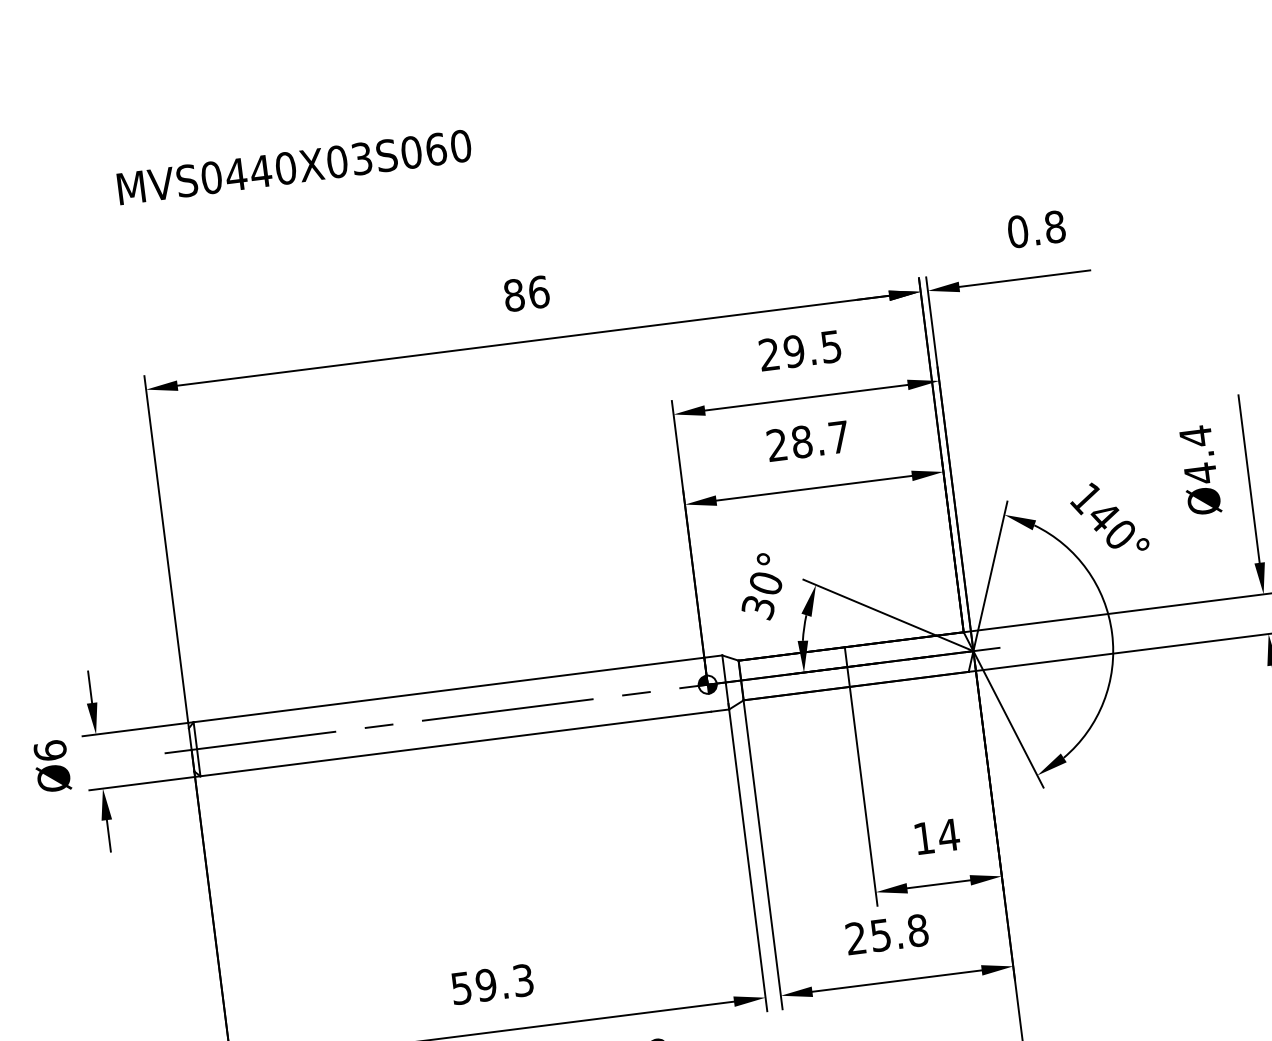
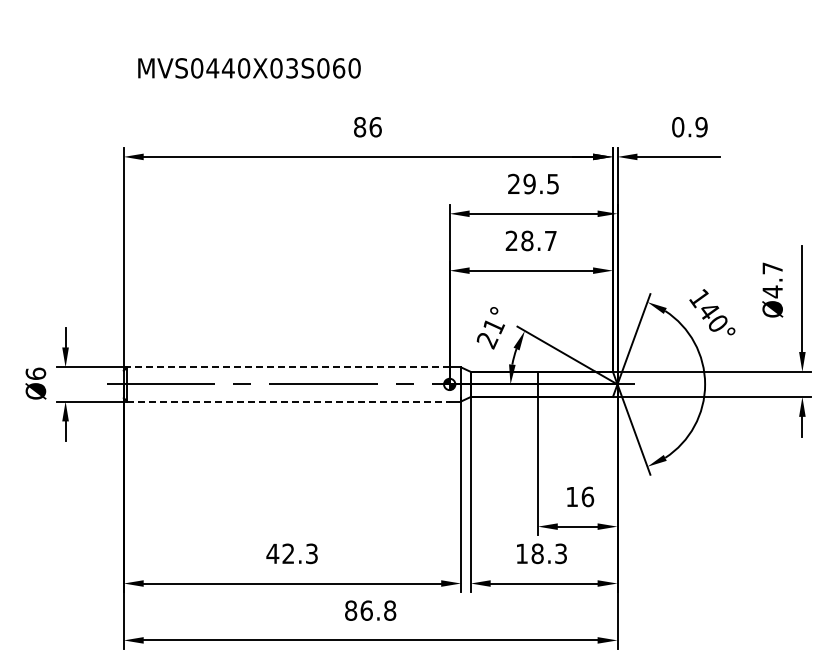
text: (294, 167) -> (249, 68), moved
text: (1055, 227) -> (701, 127), 0.8 -> 0.9
text: (1195, 436) -> (772, 268), Ø4.4 -> Ø4.7
text: (762, 595) -> (490, 333), 30° -> 21°
line: (447, 690) -> (287, 367), solid -> dashed
line: (455, 743) -> (288, 401), solid -> dashed
text: (948, 834) -> (587, 496), 14 -> 16
text: (886, 934) -> (541, 553), 25.8 -> 18.3
text: (473, 986) -> (280, 553), 59.3 -> 42.3

